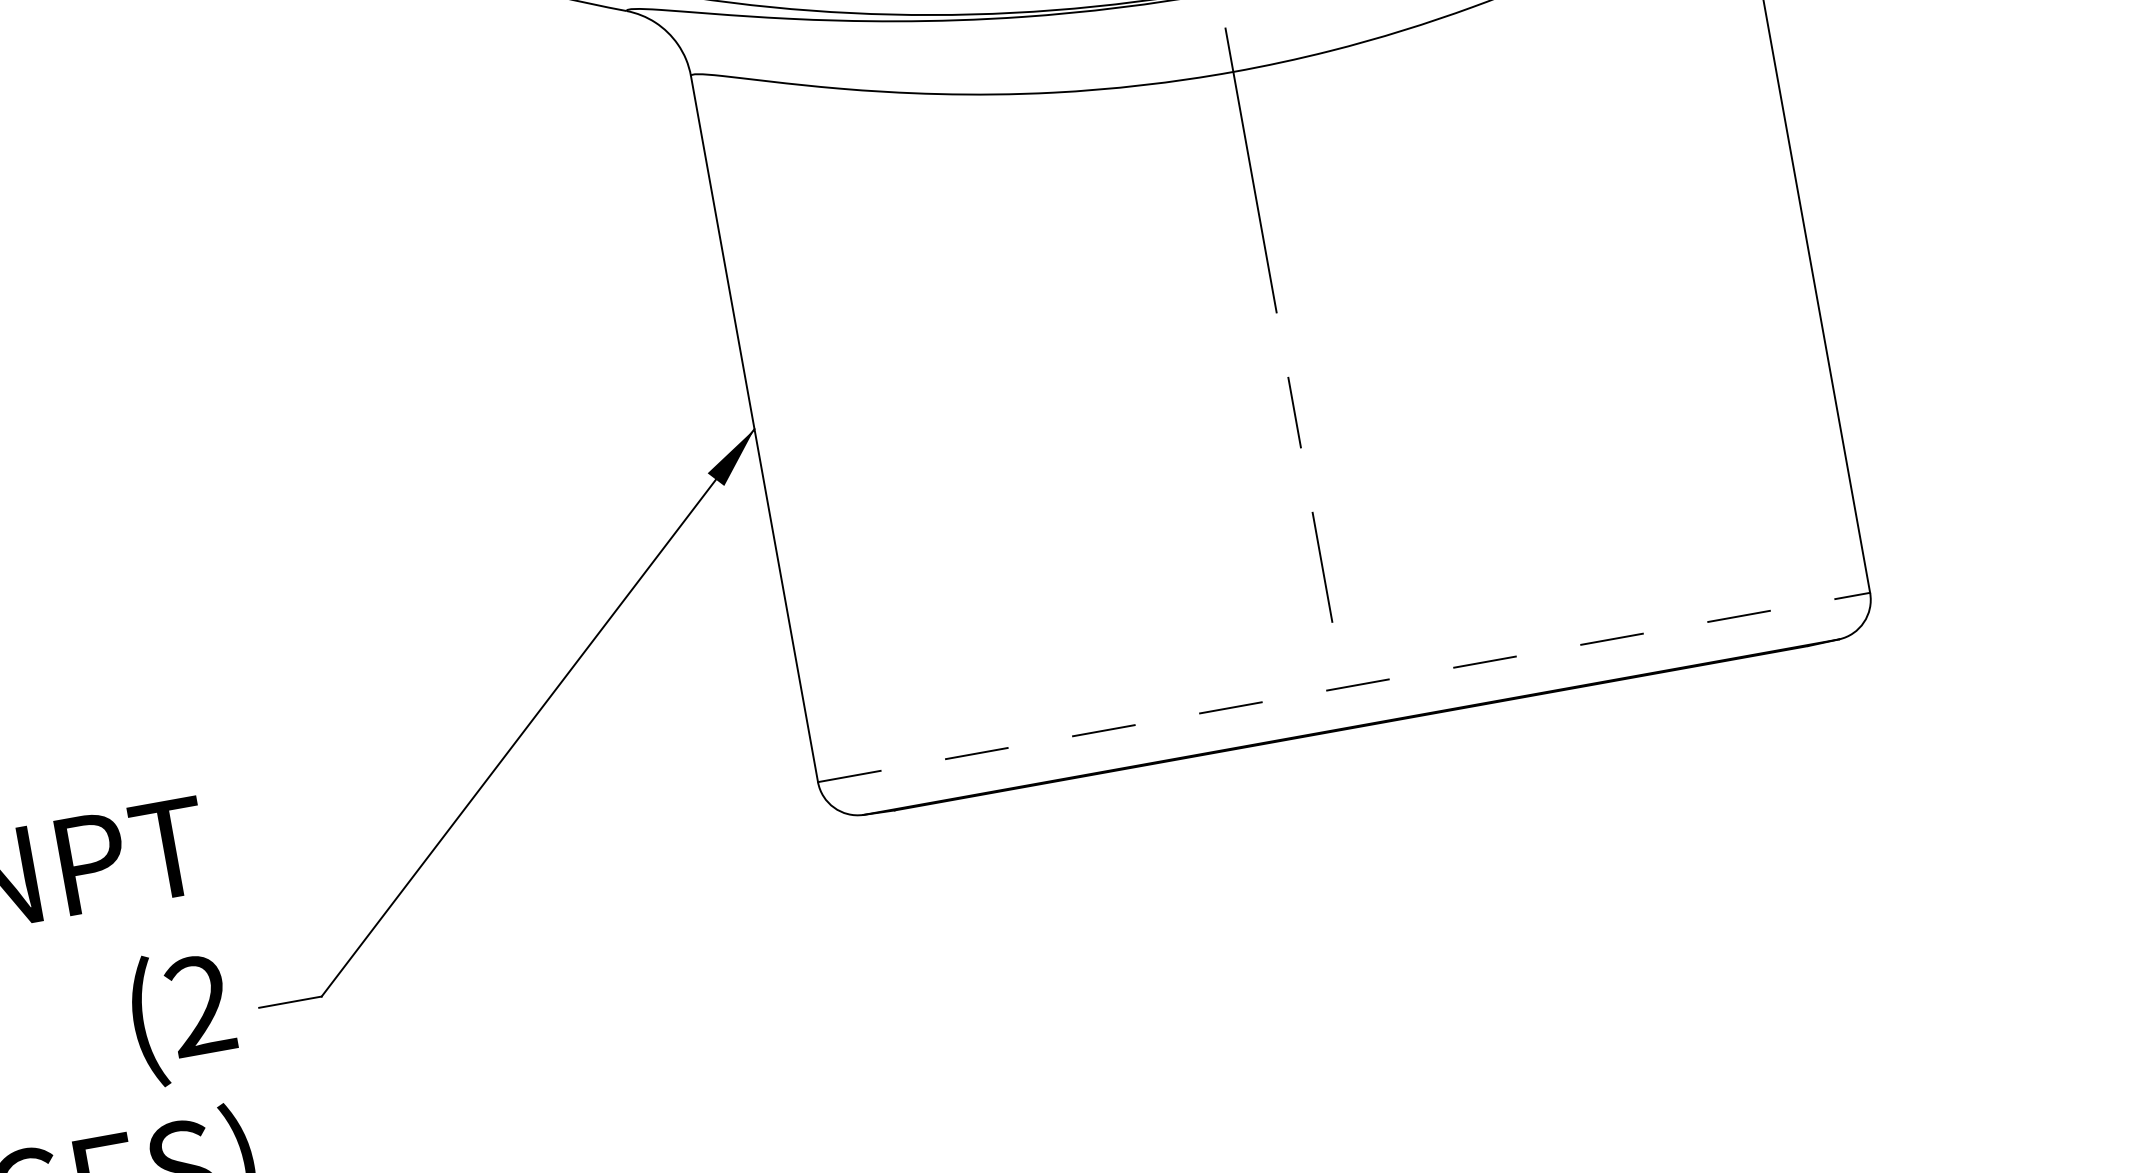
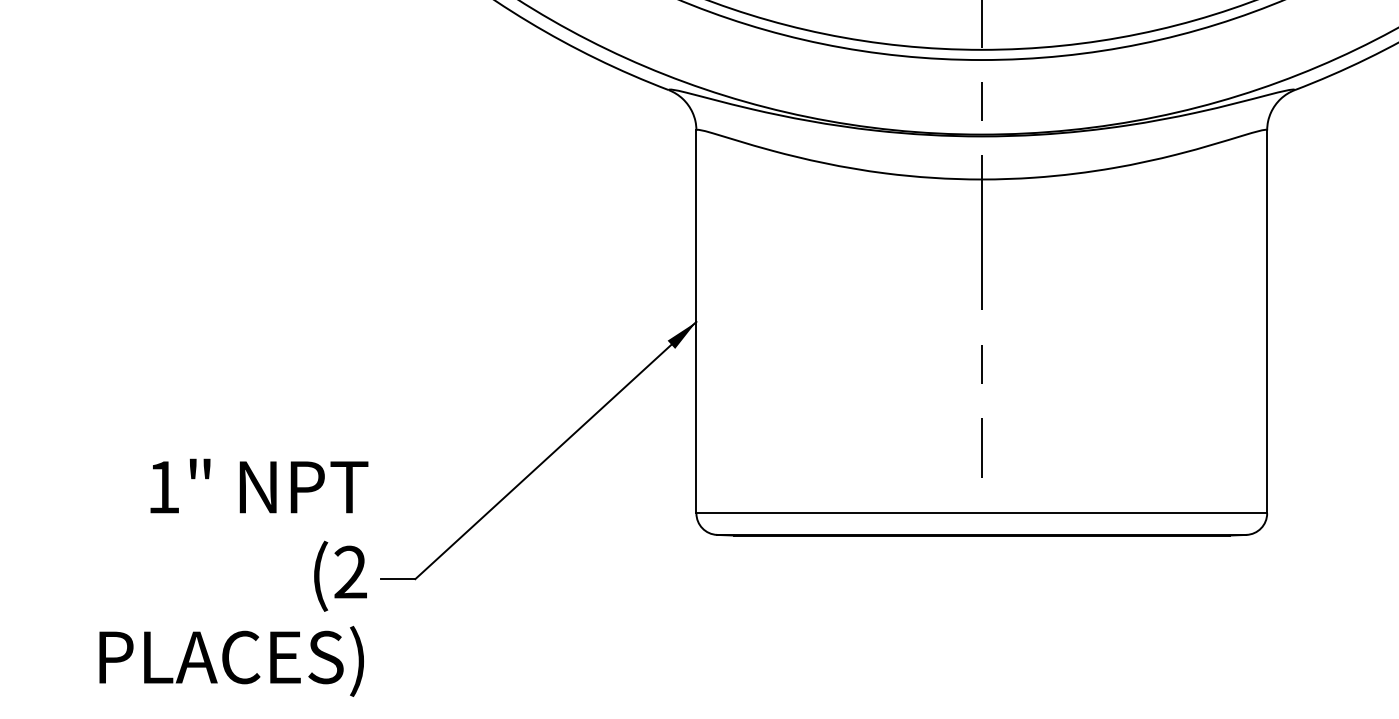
line: (1345, 687) -> (982, 513), dashed -> solid

